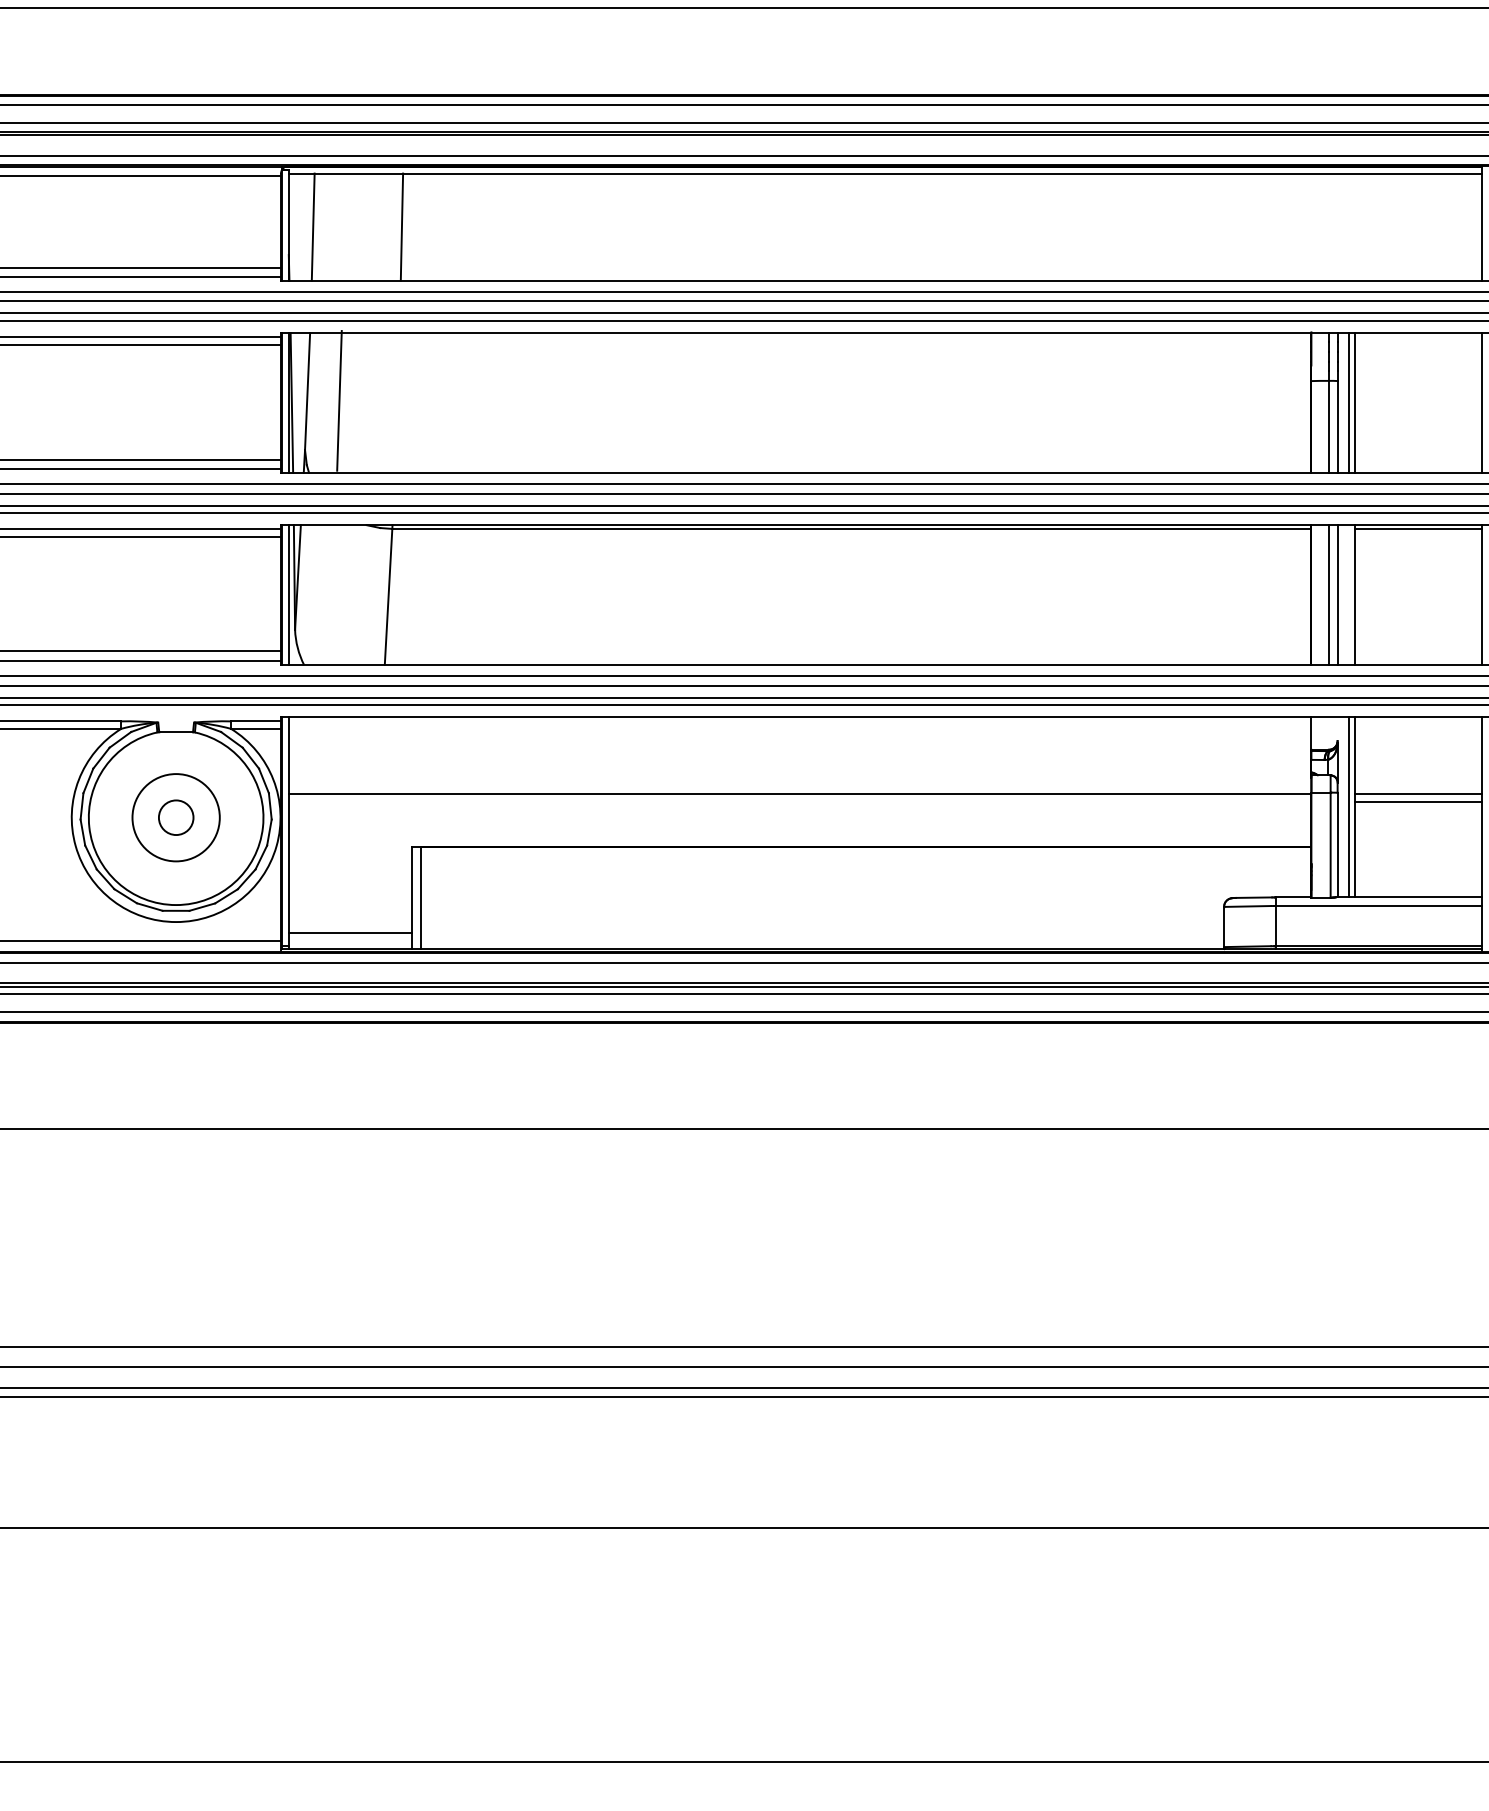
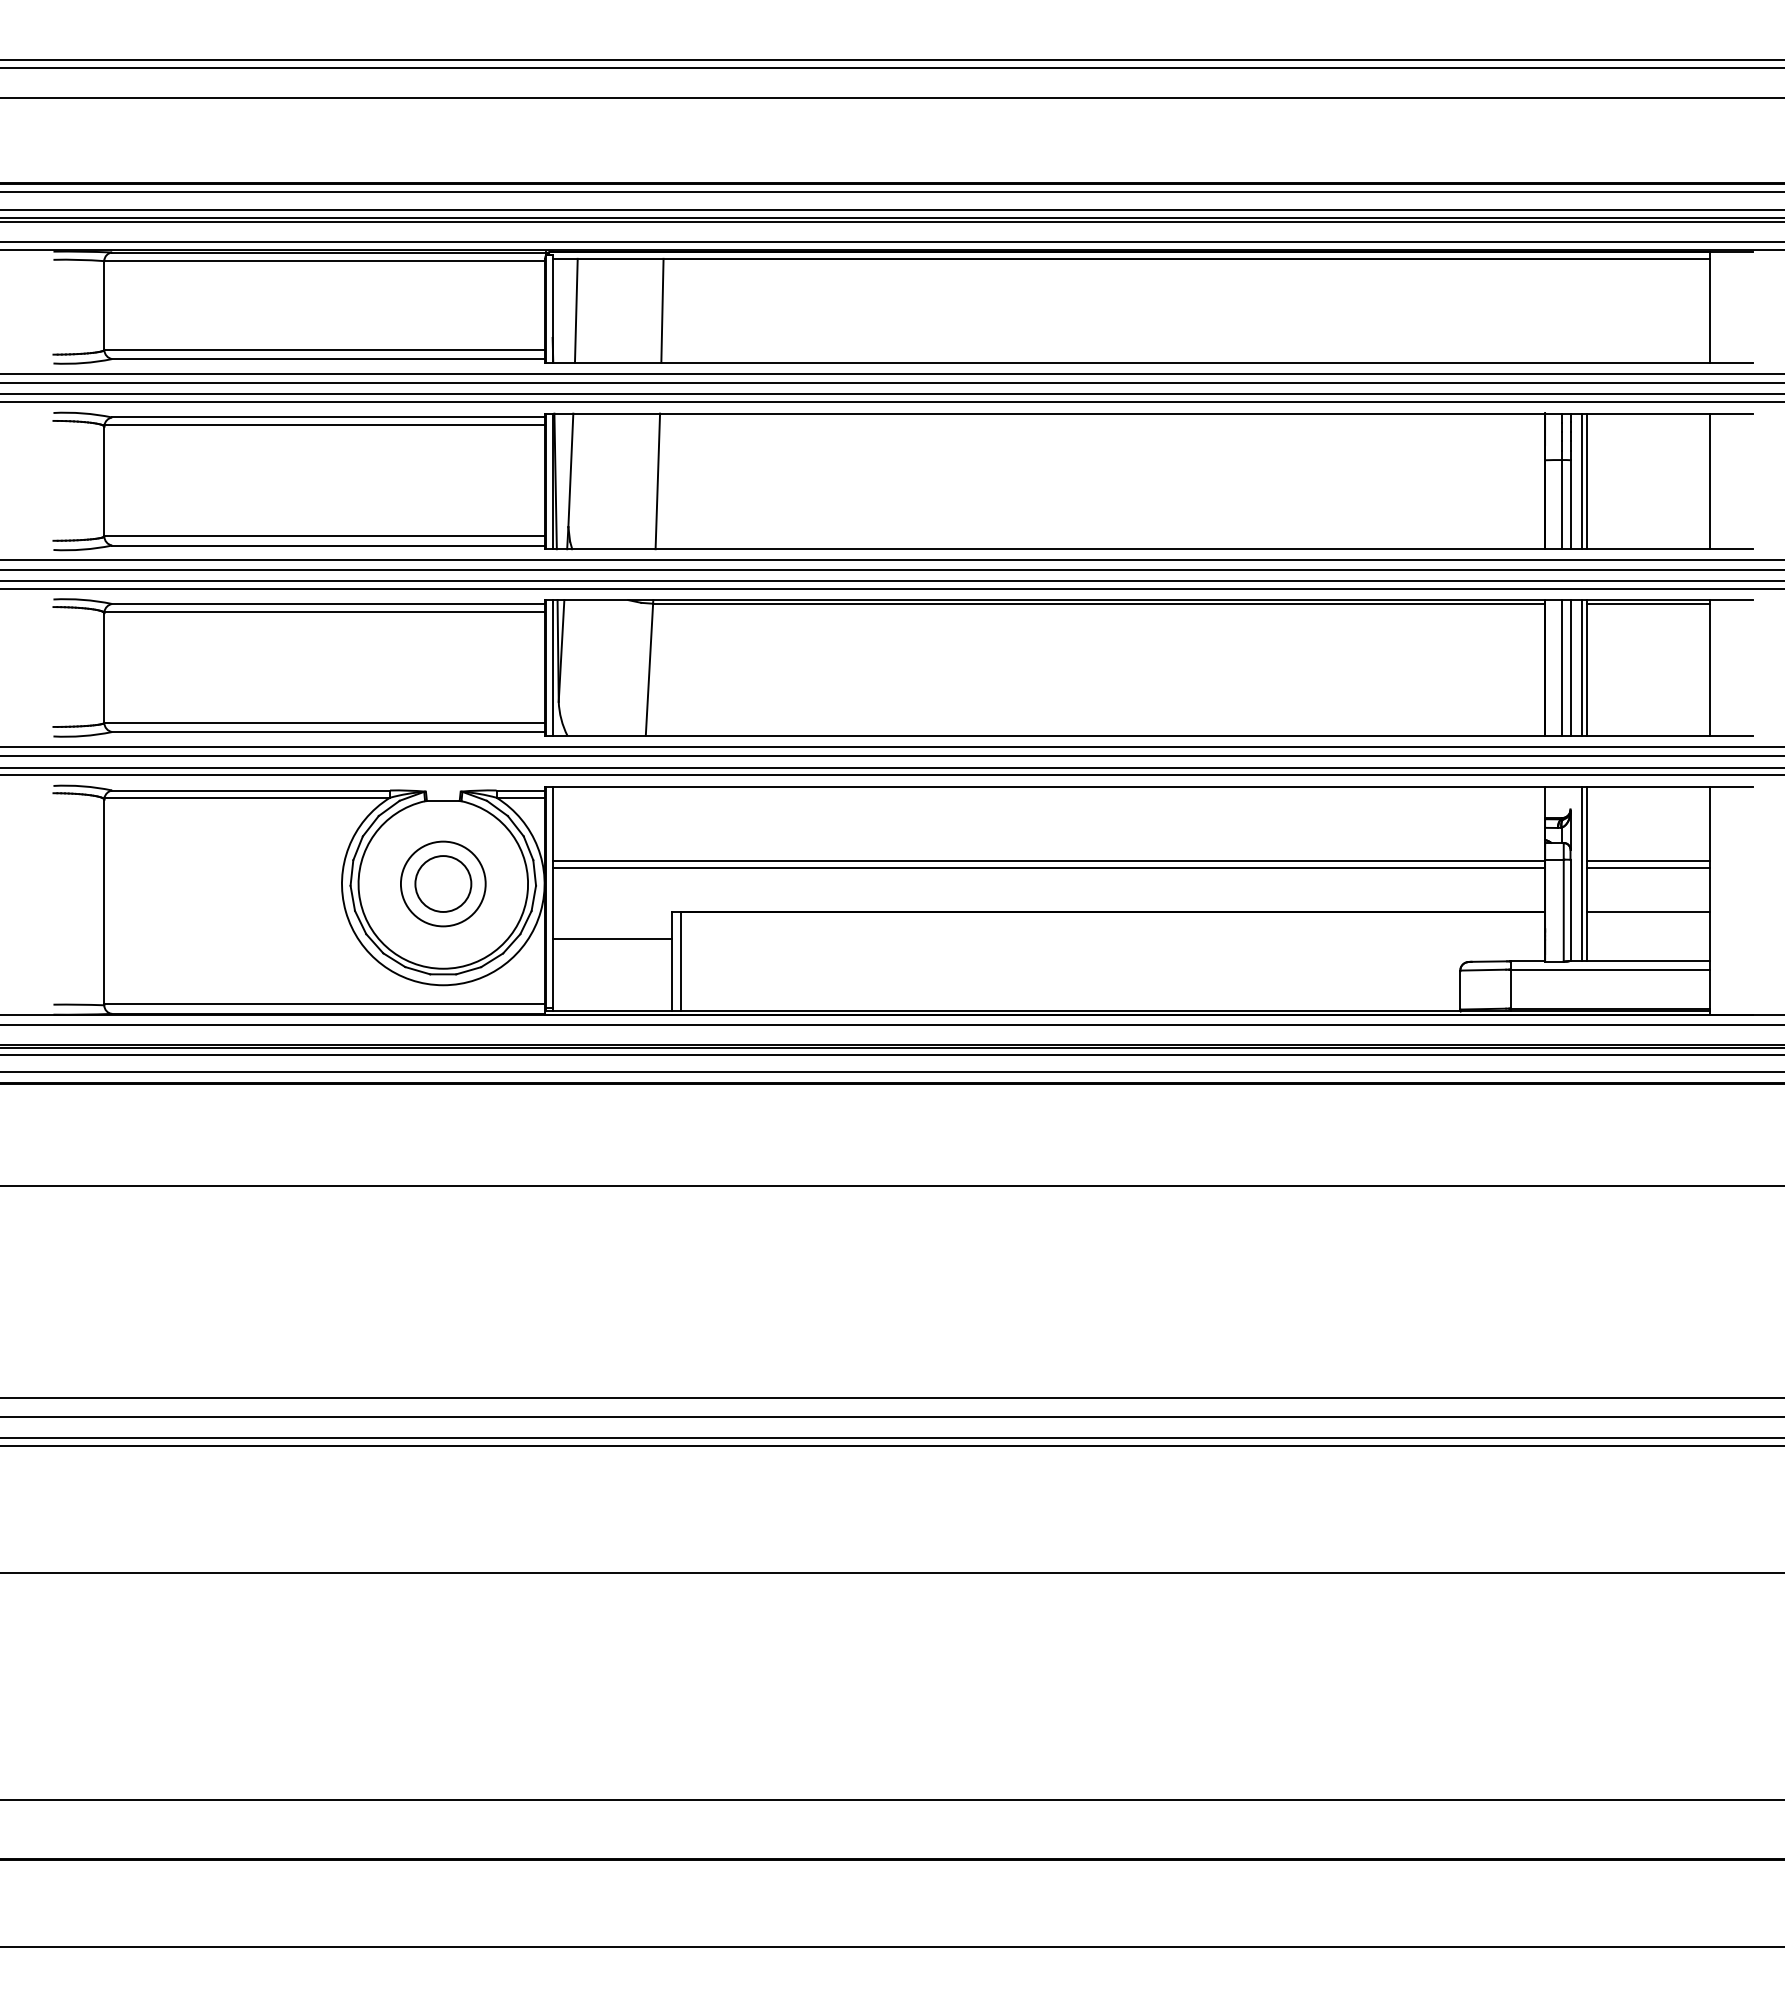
line: (339, 400) -> (657, 481), moved
line: (1348, 594) -> (1581, 667), added
line: (799, 801) -> (1048, 868), added
circle: (176, 817) -> (443, 883), size x1.67
line: (1417, 847) -> (1648, 912), added
line: (350, 932) -> (612, 938), moved

